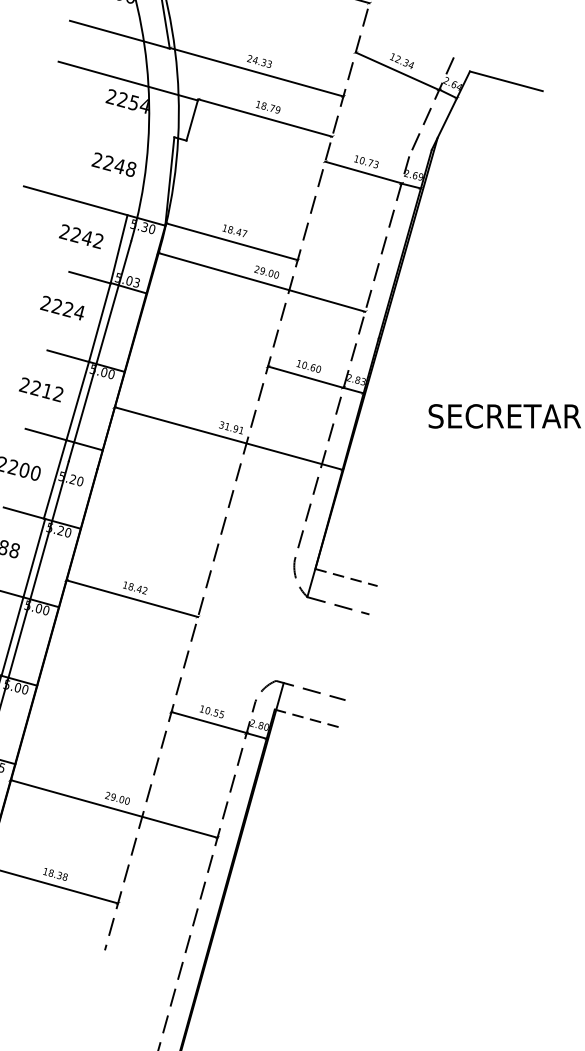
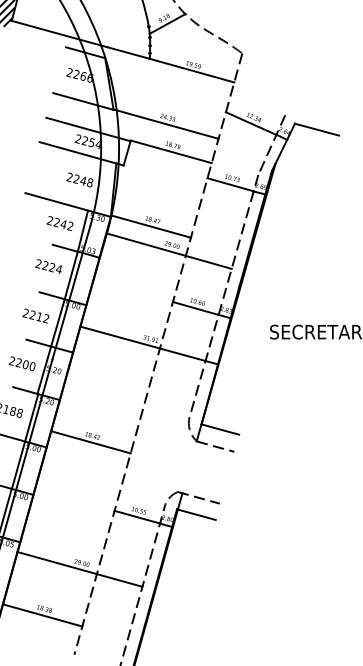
line: (110, 119) -> (77, 152), added
line: (346, 577) -> (220, 429), dashed -> solid
line: (306, 718) -> (196, 514), dashed -> solid

